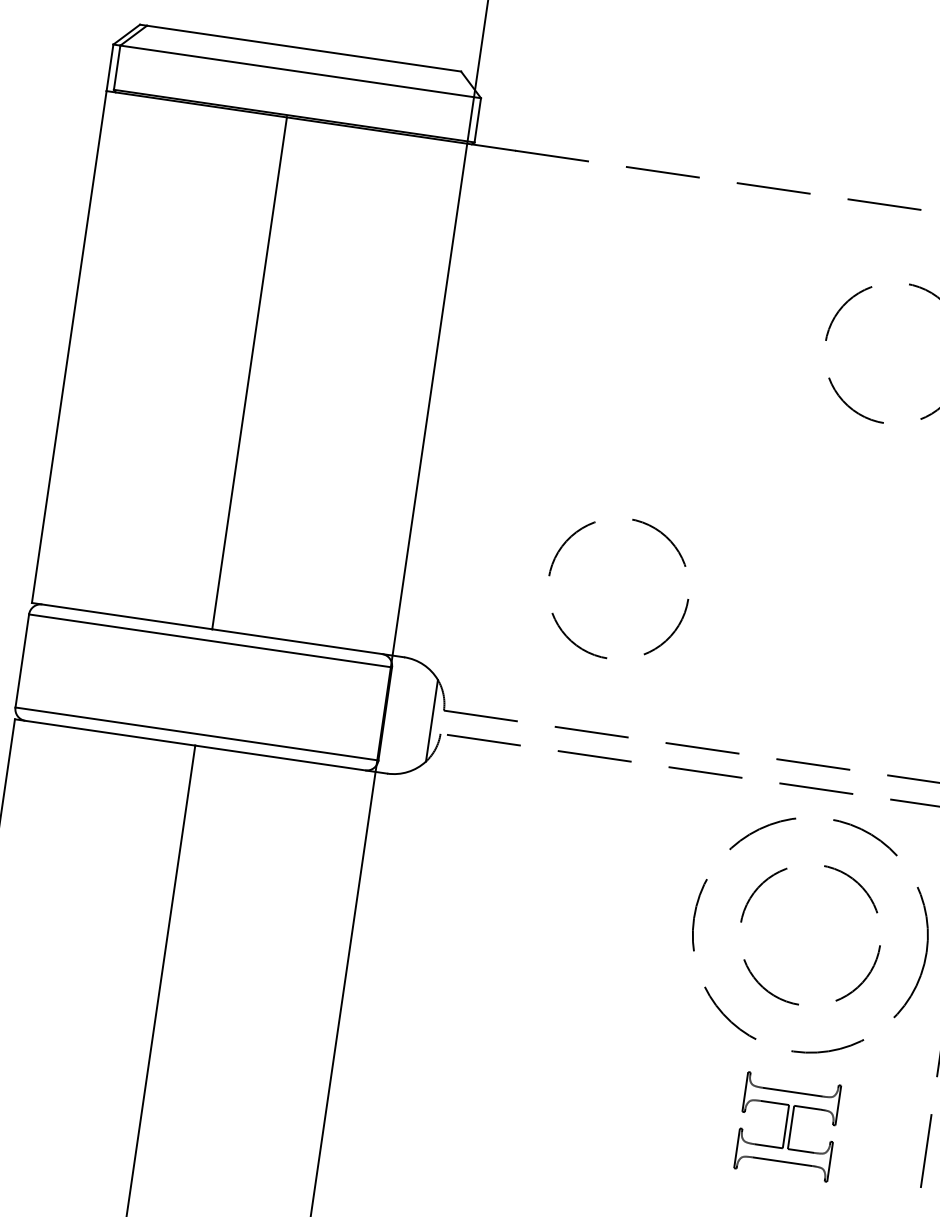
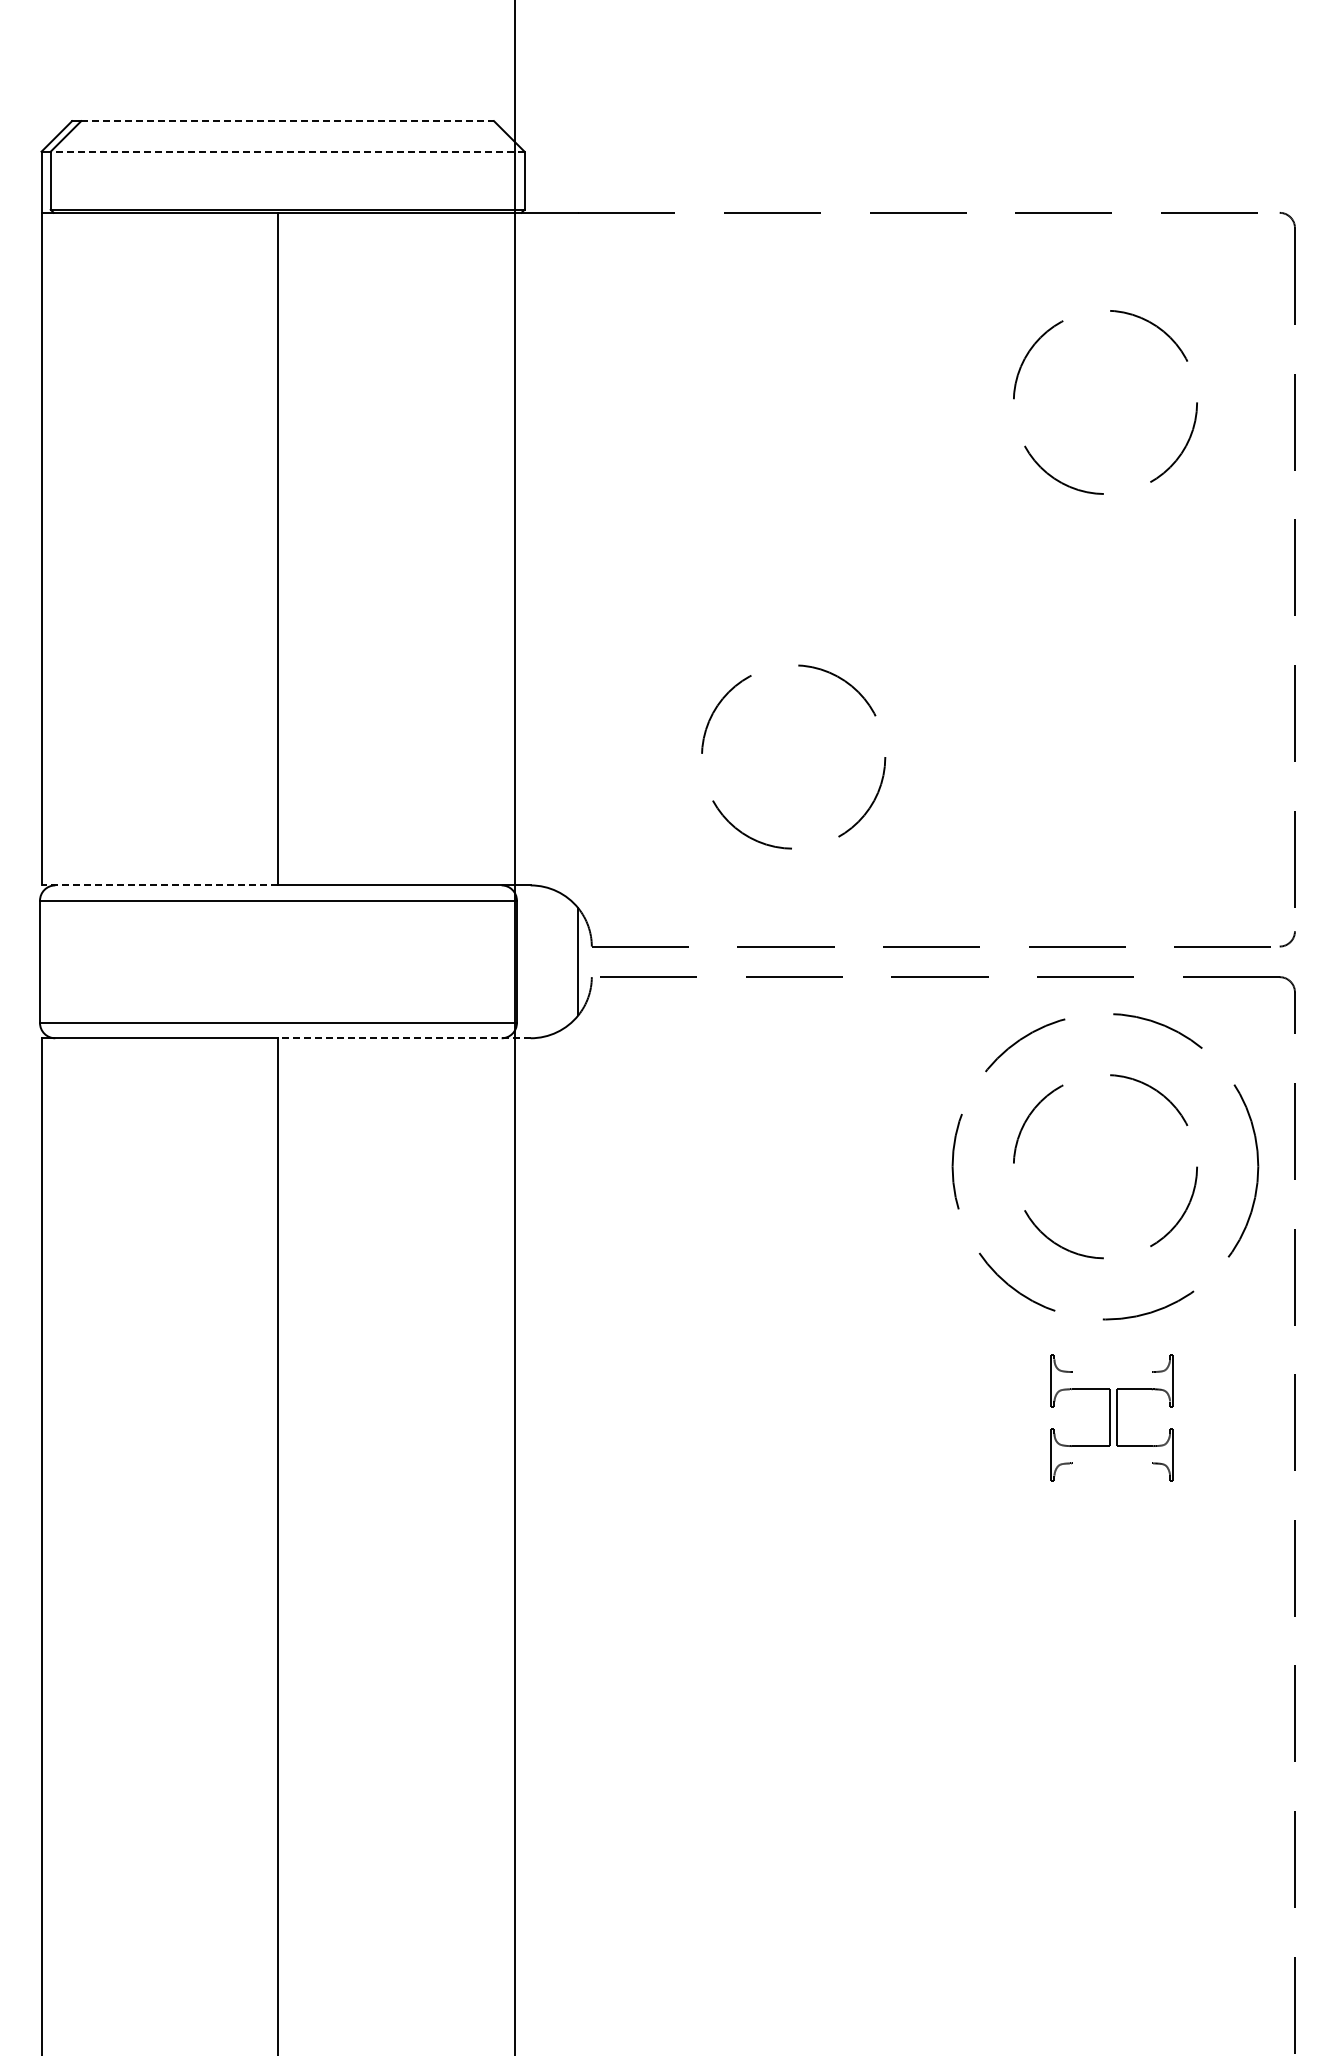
line: (304, 49) -> (288, 121), solid -> dashed
line: (300, 71) -> (287, 151), solid -> dashed
line: (121, 616) -> (159, 885), solid -> dashed
line: (291, 759) -> (404, 1038), solid -> dashed
line: (792, 1092) -> (1111, 1372), removed
line: (782, 1161) -> (1111, 1463), removed

